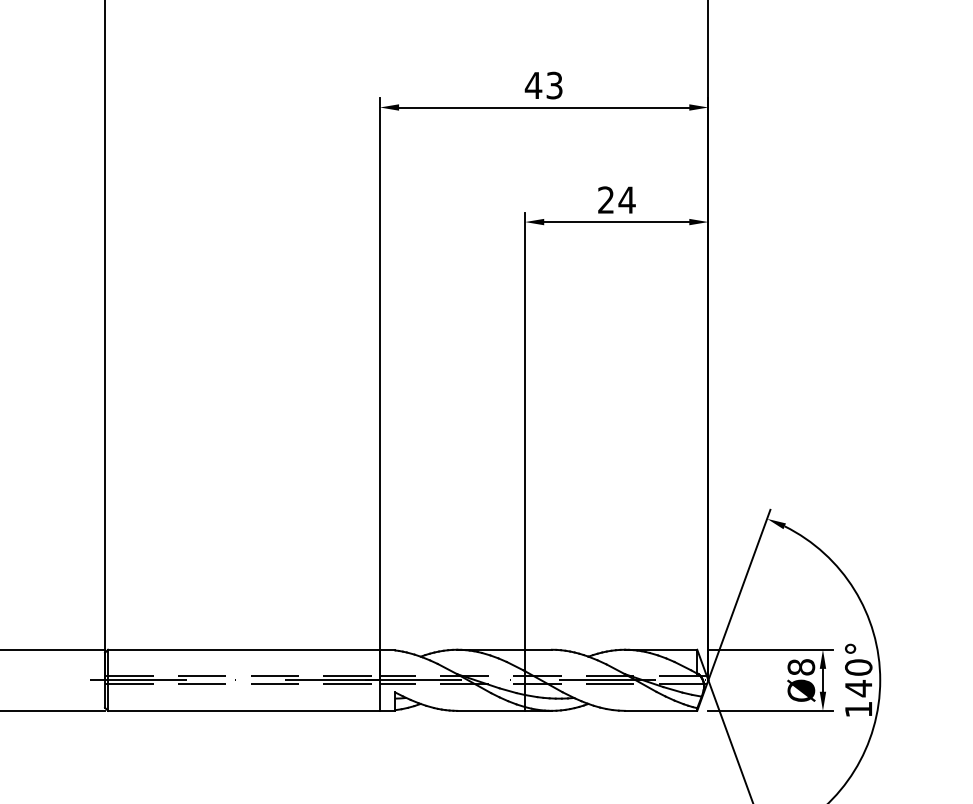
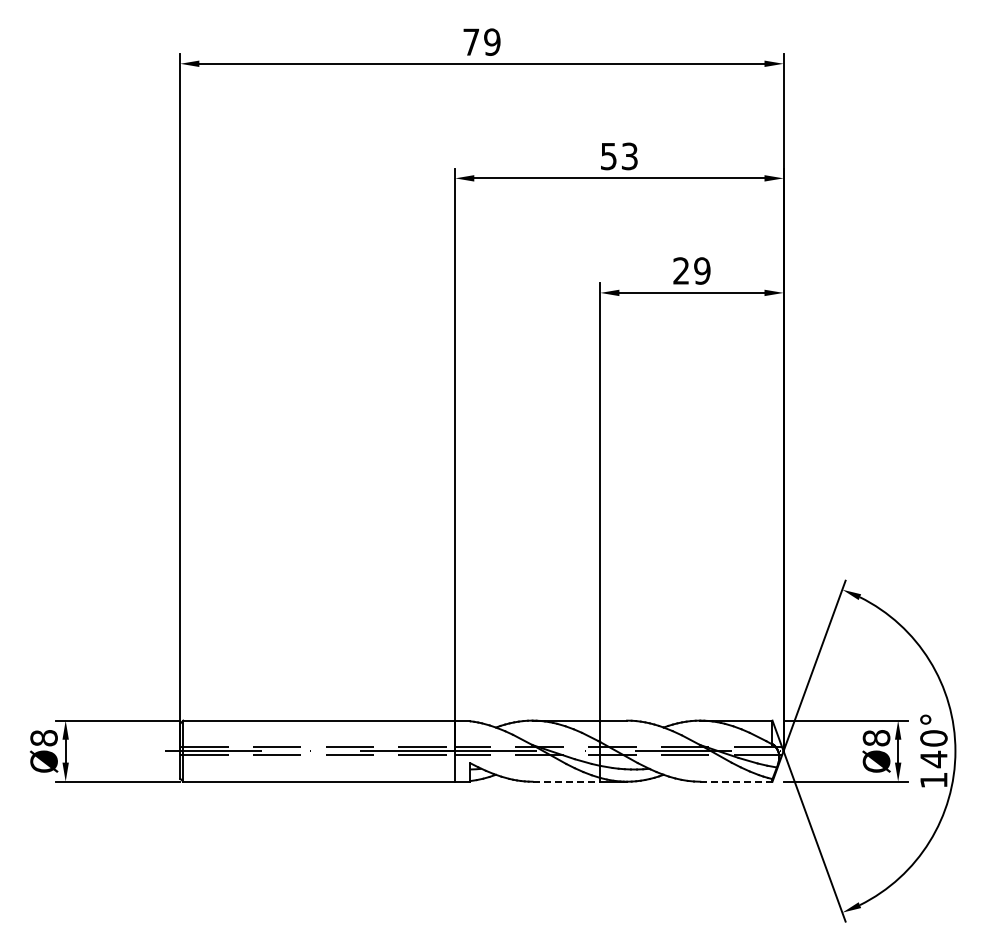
text: (533, 85) -> (608, 156), 43 -> 53
text: (627, 199) -> (702, 270), 24 -> 29
line: (491, 710) -> (566, 781), solid -> dashed
line: (661, 710) -> (736, 781), solid -> dashed

